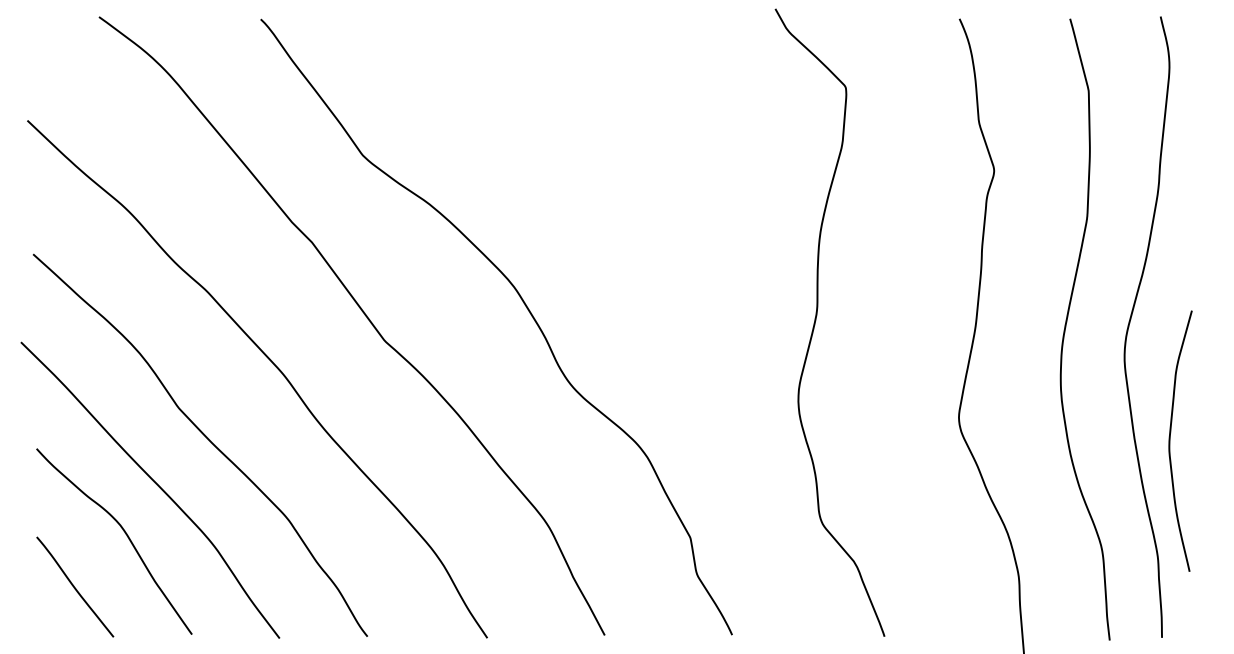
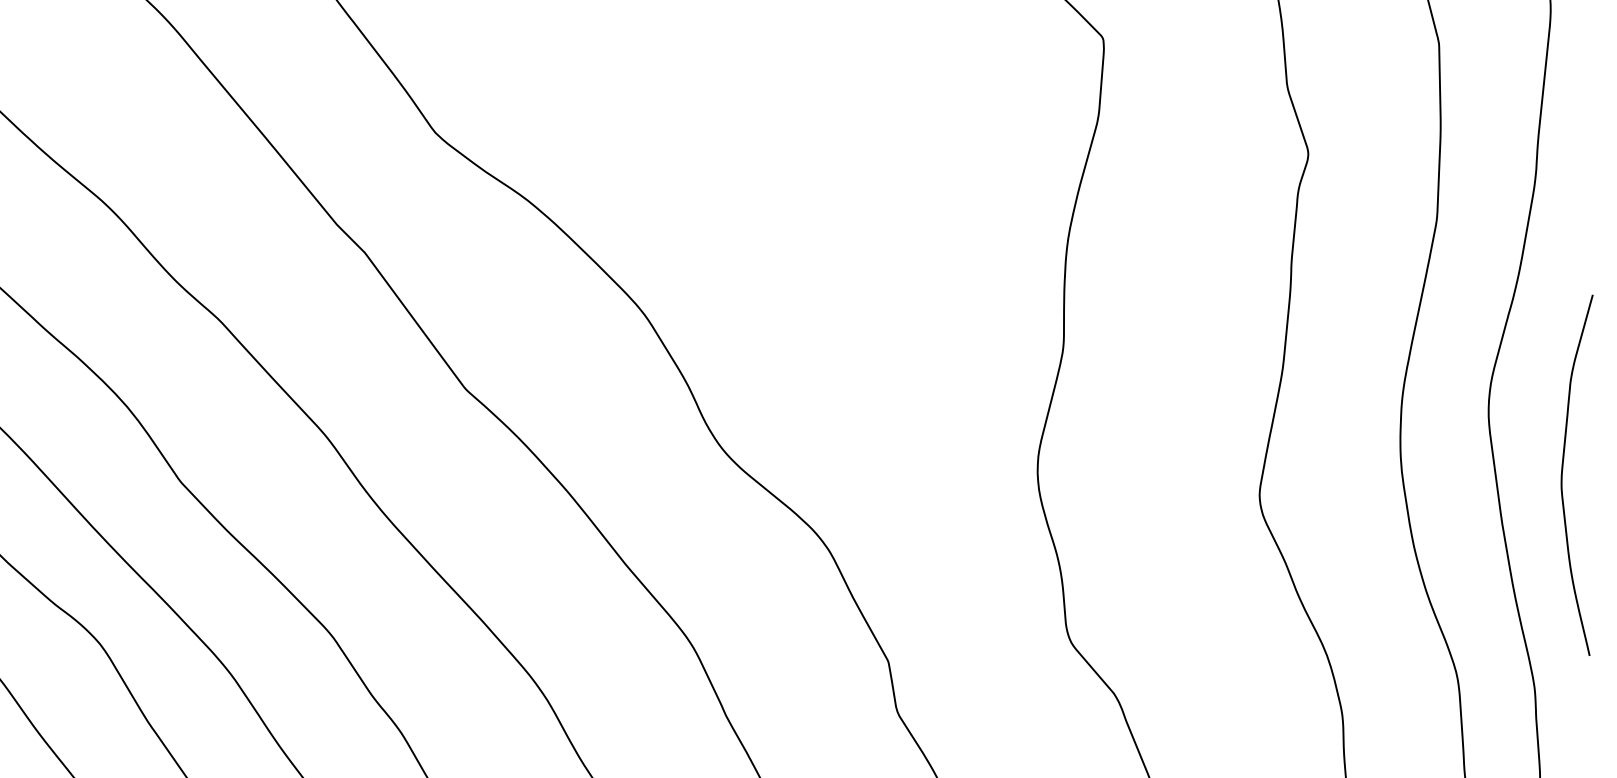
curve: (1170, 440) -> (1563, 474), moved

